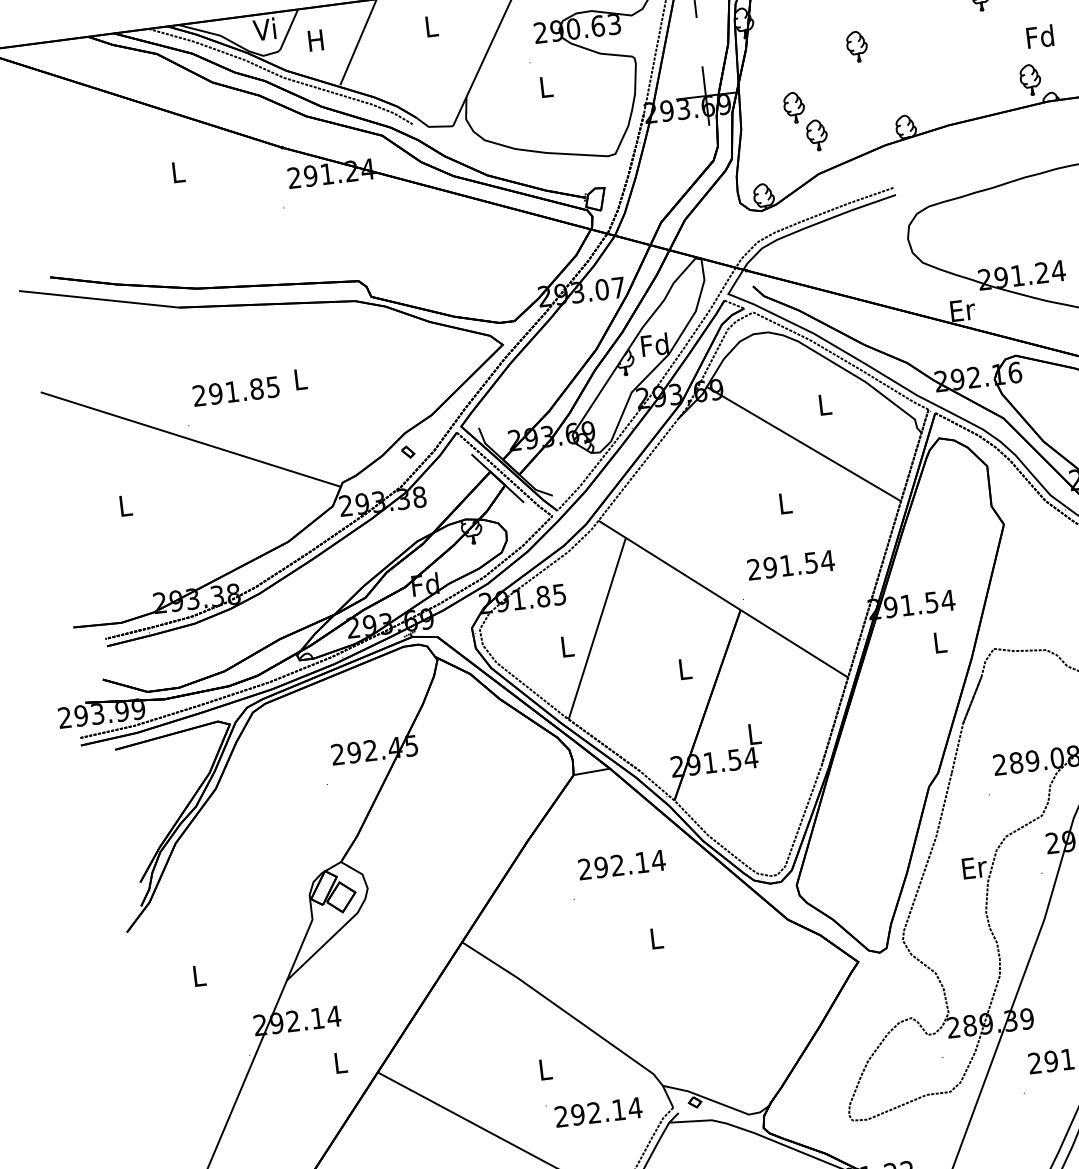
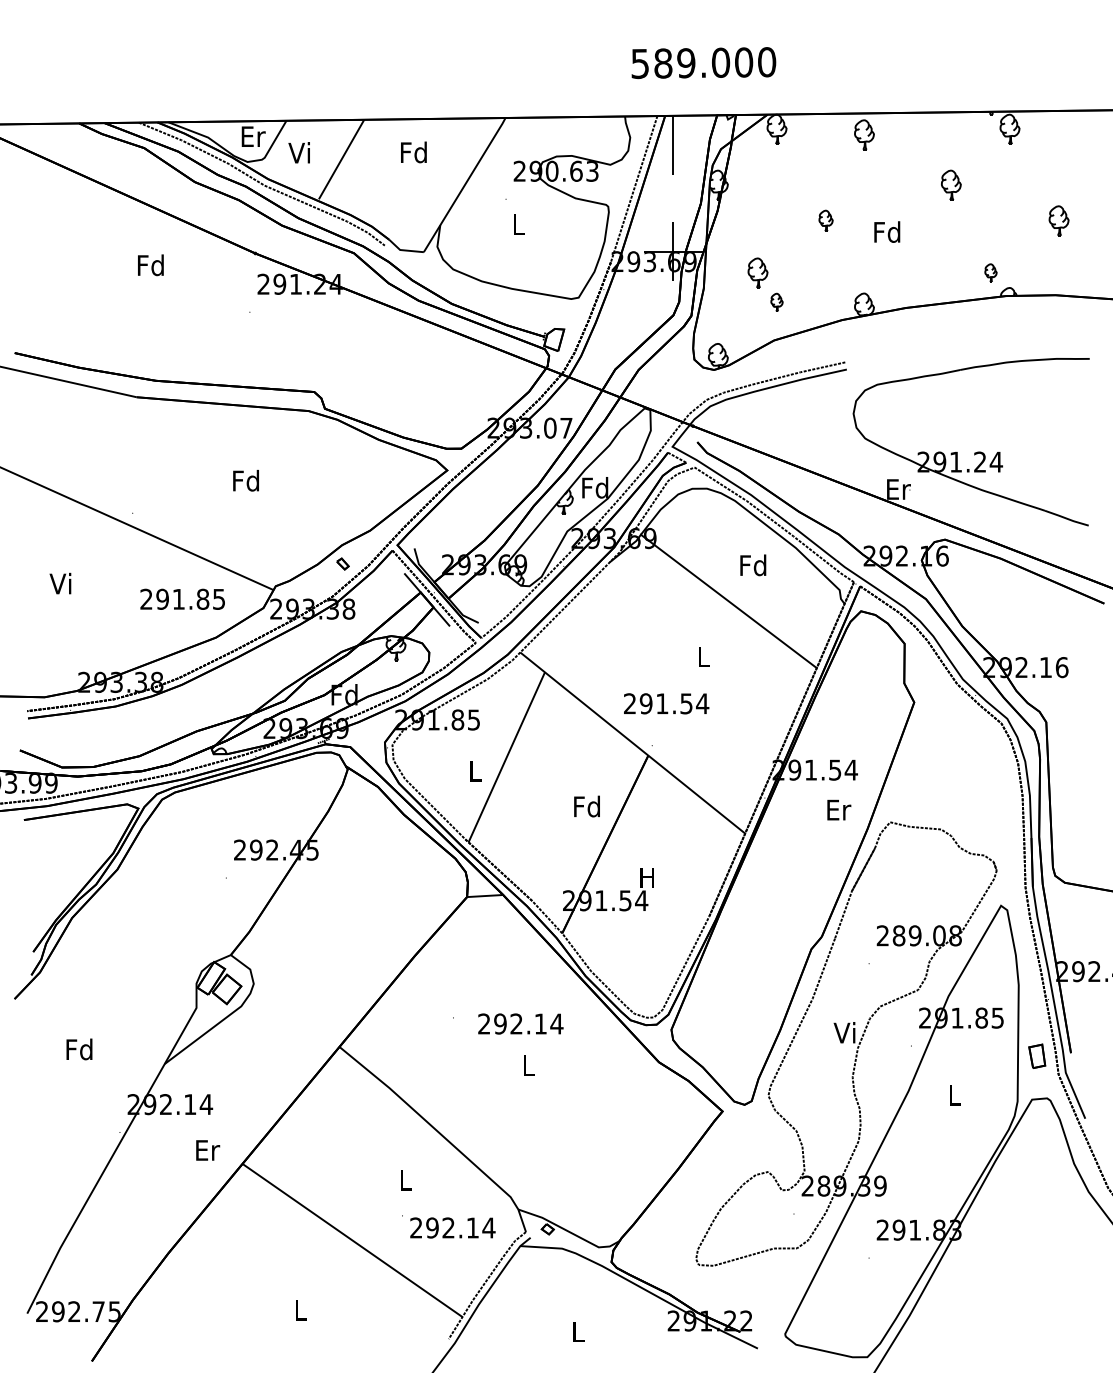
text: (430, 26) -> (413, 152), L -> Fd
text: (265, 28) -> (252, 135), Vi -> Er
text: (1040, 36) -> (887, 231), moved
text: (314, 40) -> (298, 152), H -> Vi
part: (856, 46) -> (825, 220), size x0.7
part: (1030, 79) -> (990, 272), size x0.6
part: (816, 135) -> (776, 302), size x0.6
text: (177, 172) -> (150, 265), L -> Fd
text: (299, 379) -> (245, 480), L -> Fd
text: (235, 390) -> (182, 598), moved
text: (824, 404) -> (753, 565), L -> Fd
text: (124, 505) -> (60, 583), L -> Vi
text: (791, 564) -> (666, 703), moved
text: (940, 641) -> (839, 809), L -> Er
text: (683, 669) -> (586, 806), L -> Fd
text: (753, 733) -> (646, 877), L -> H
text: (621, 864) -> (520, 1023), moved
text: (973, 867) -> (845, 1032), Er -> Vi
text: (198, 975) -> (79, 1049), L -> Fd
text: (341, 1062) -> (208, 1150), L -> Er

